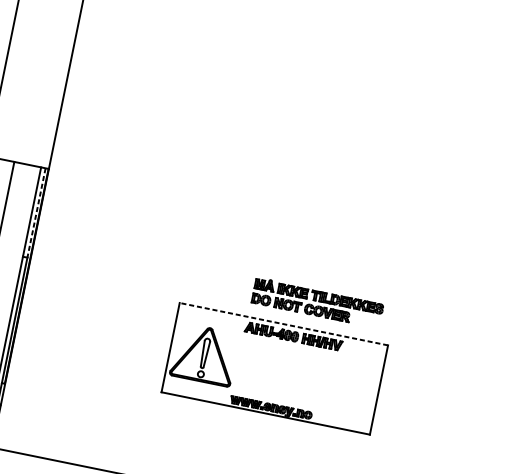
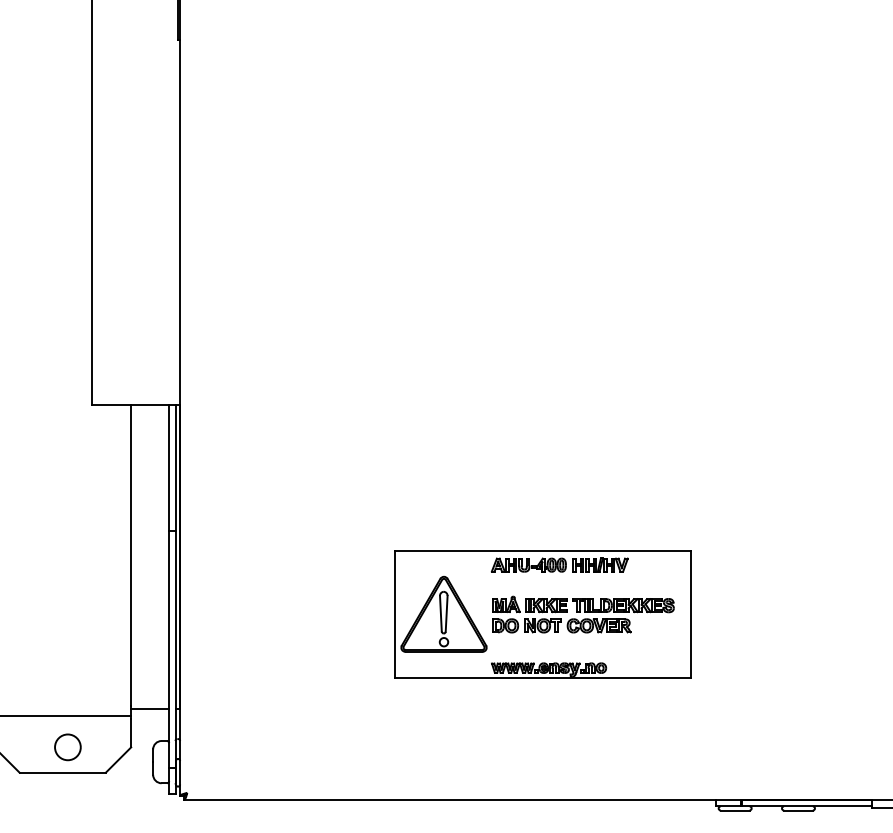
line: (36, 213) -> (175, 468), dashed -> solid
part: (317, 302) -> (583, 614), moved
line: (284, 324) -> (543, 551), dashed -> solid

